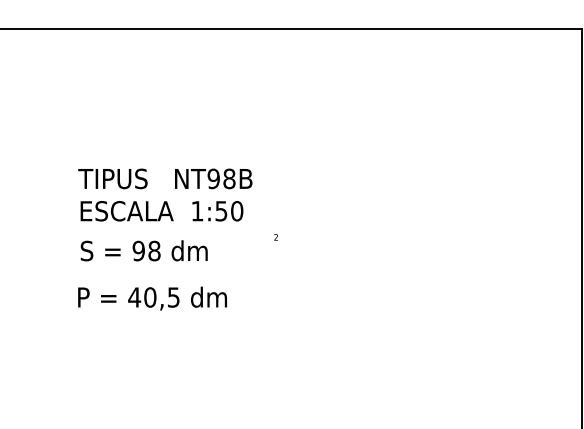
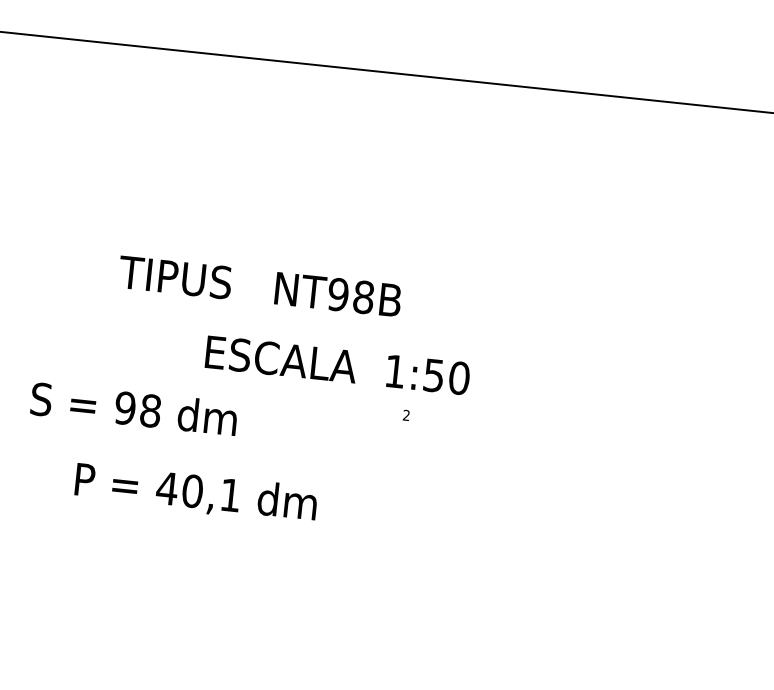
text: (165, 178) -> (260, 285), moved
text: (161, 211) -> (336, 365), moved
text: (143, 250) -> (133, 408), moved
text: (173, 297) -> (230, 495), 40,5 -> 40,1

